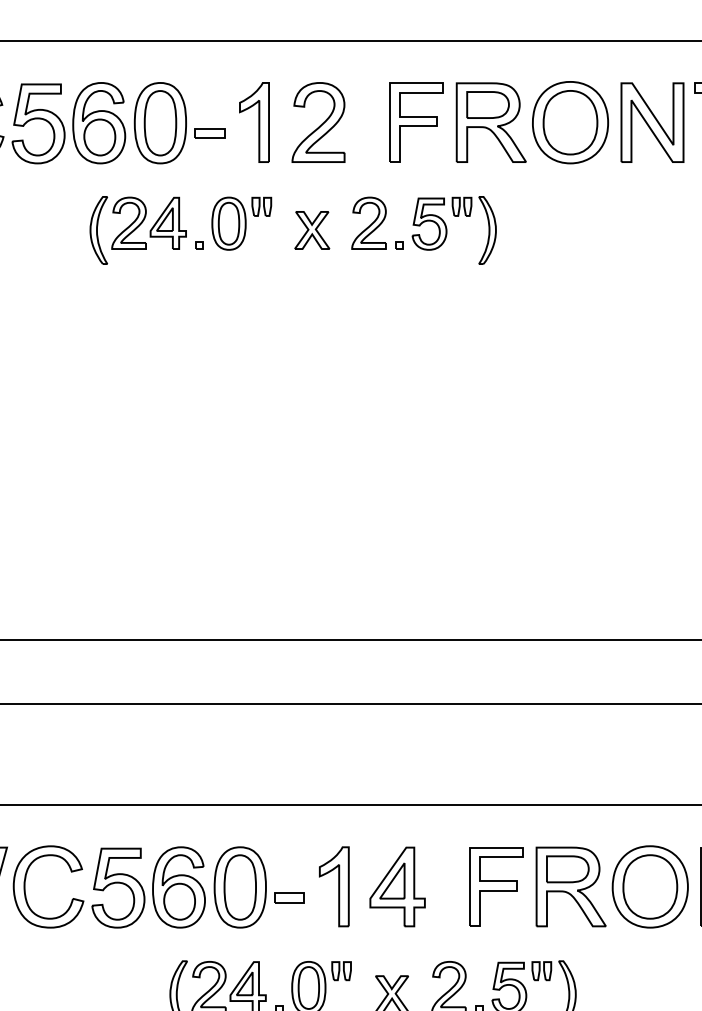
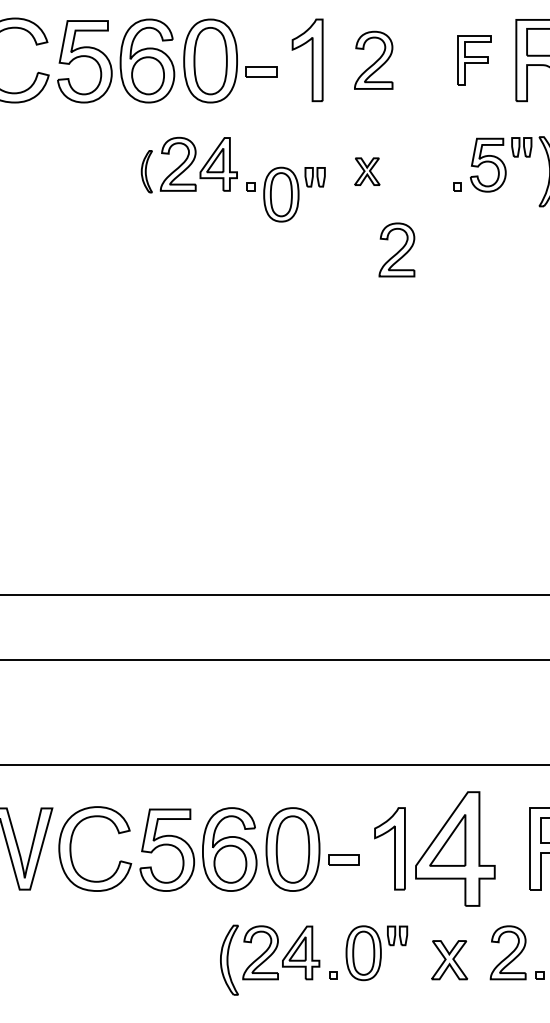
part: (318, 122) -> (373, 60), size x0.7
part: (416, 122) -> (474, 60), size x0.6
part: (368, 222) -> (396, 249), moved
part: (241, 223) -> (294, 194), moved
part: (98, 230) -> (146, 171), size x0.6
part: (312, 230) -> (367, 171), size x0.7
part: (397, 886) -> (455, 848), size x1.4

